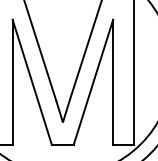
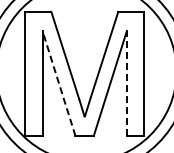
line: (31, 82) -> (58, 83), solid -> dashed
line: (112, 82) -> (126, 83), solid -> dashed

